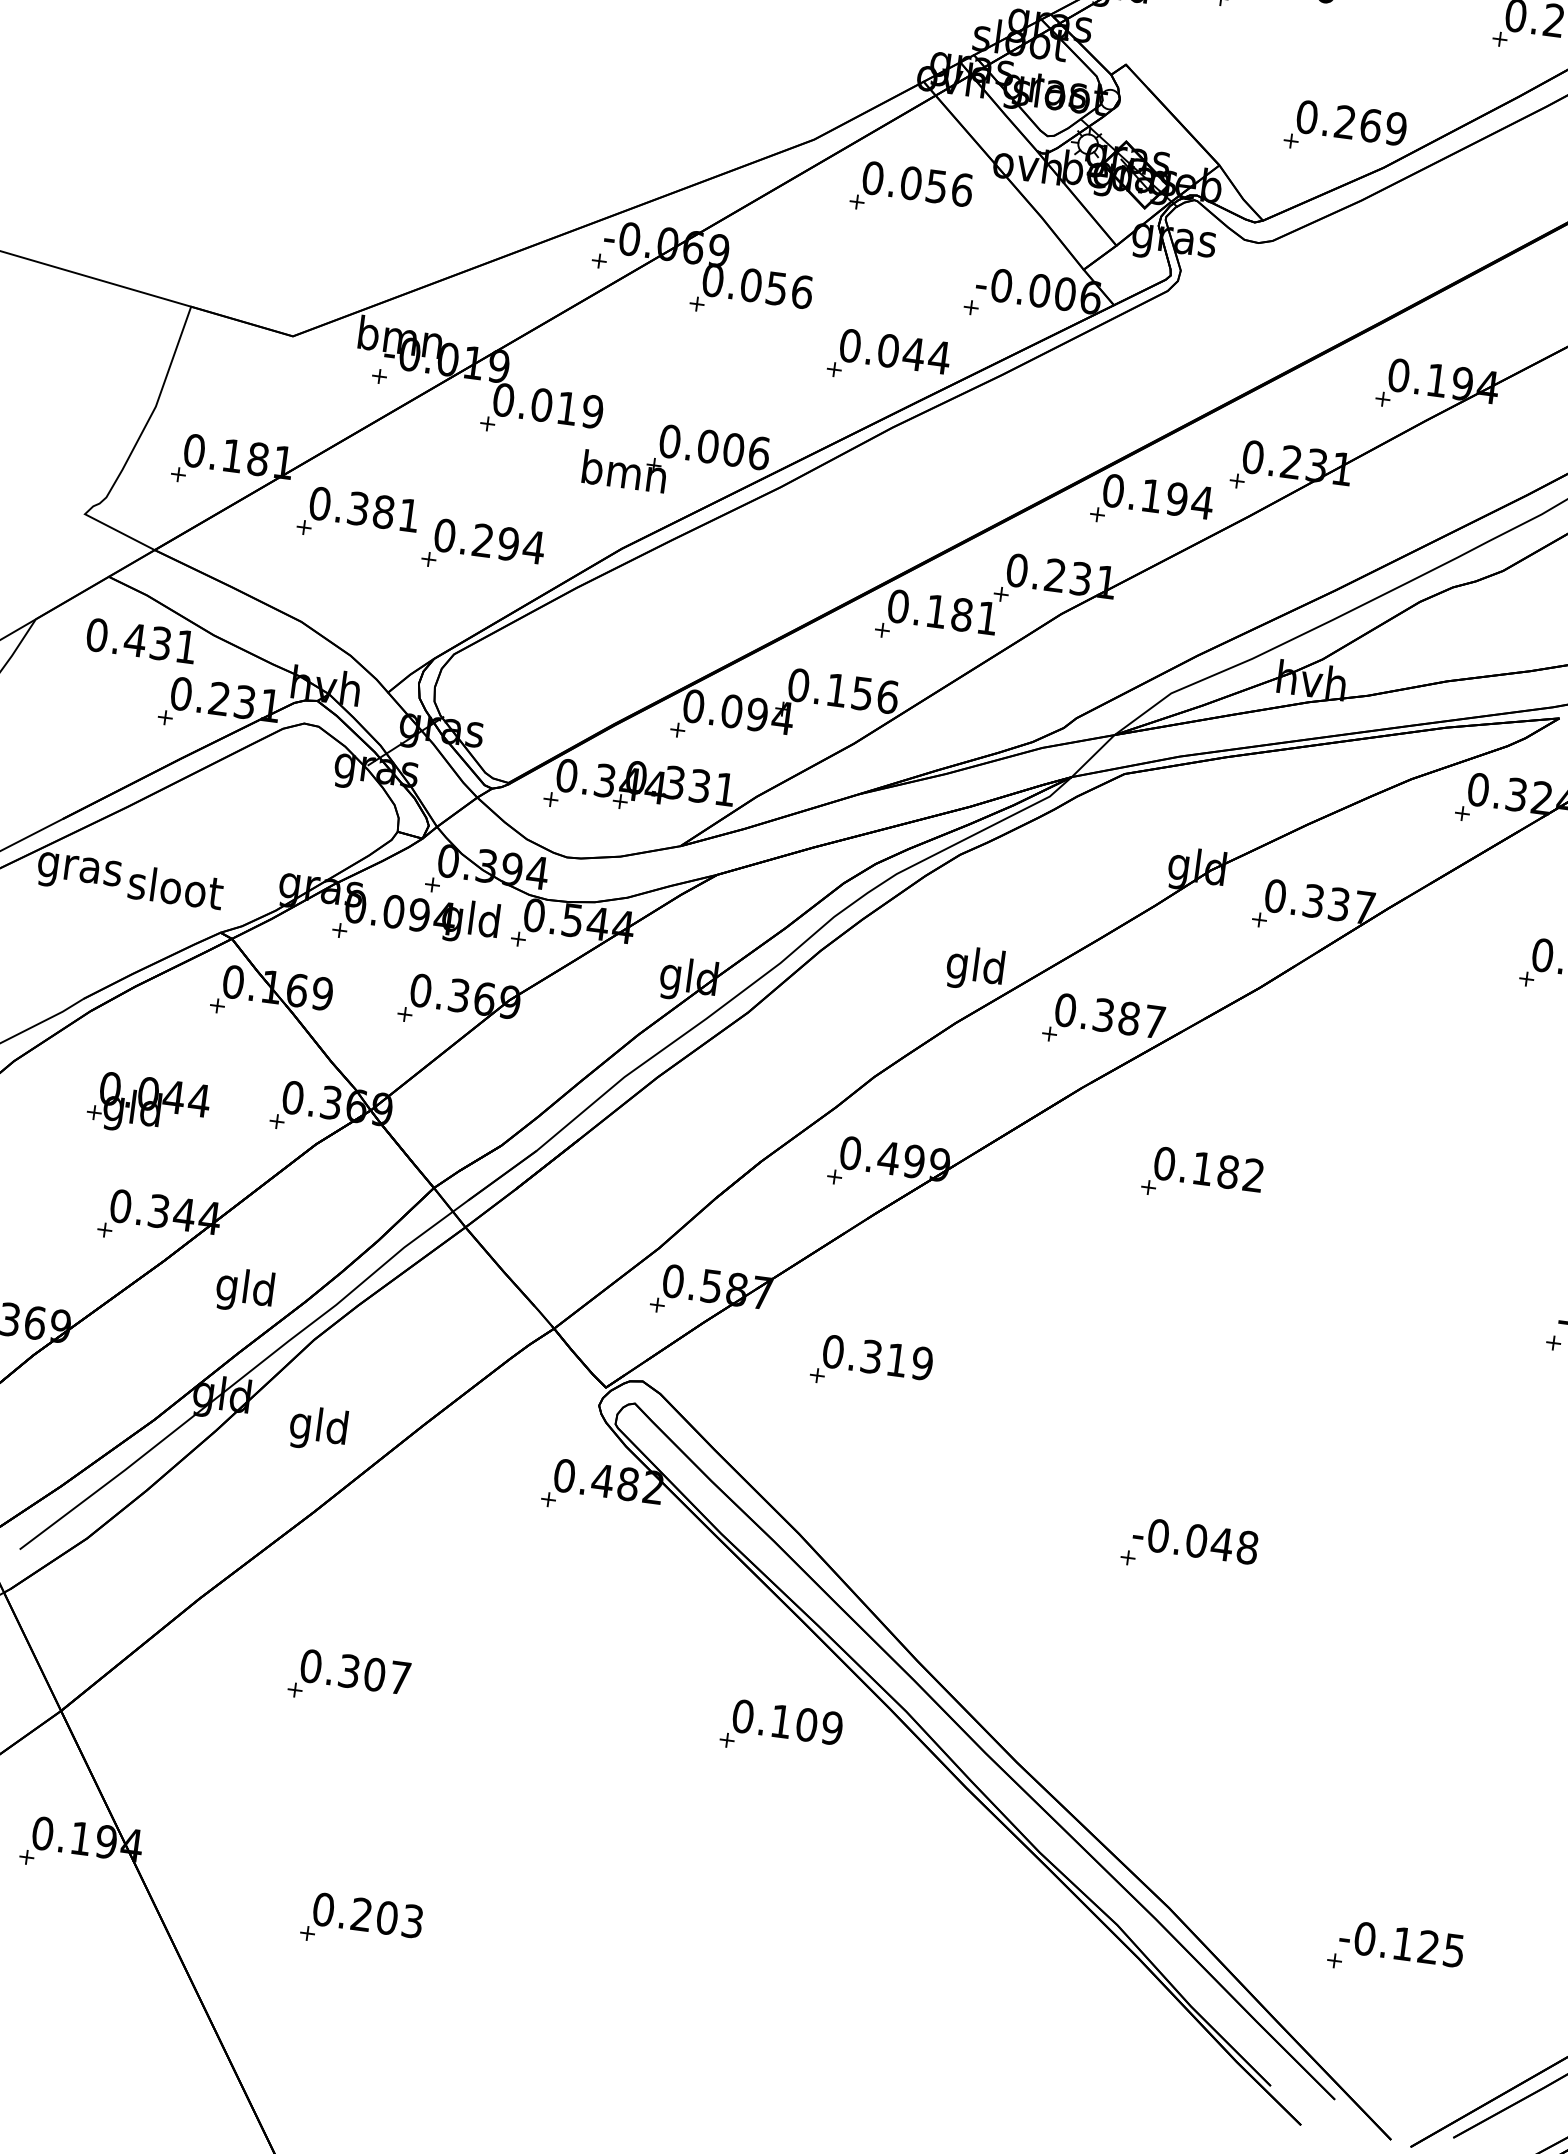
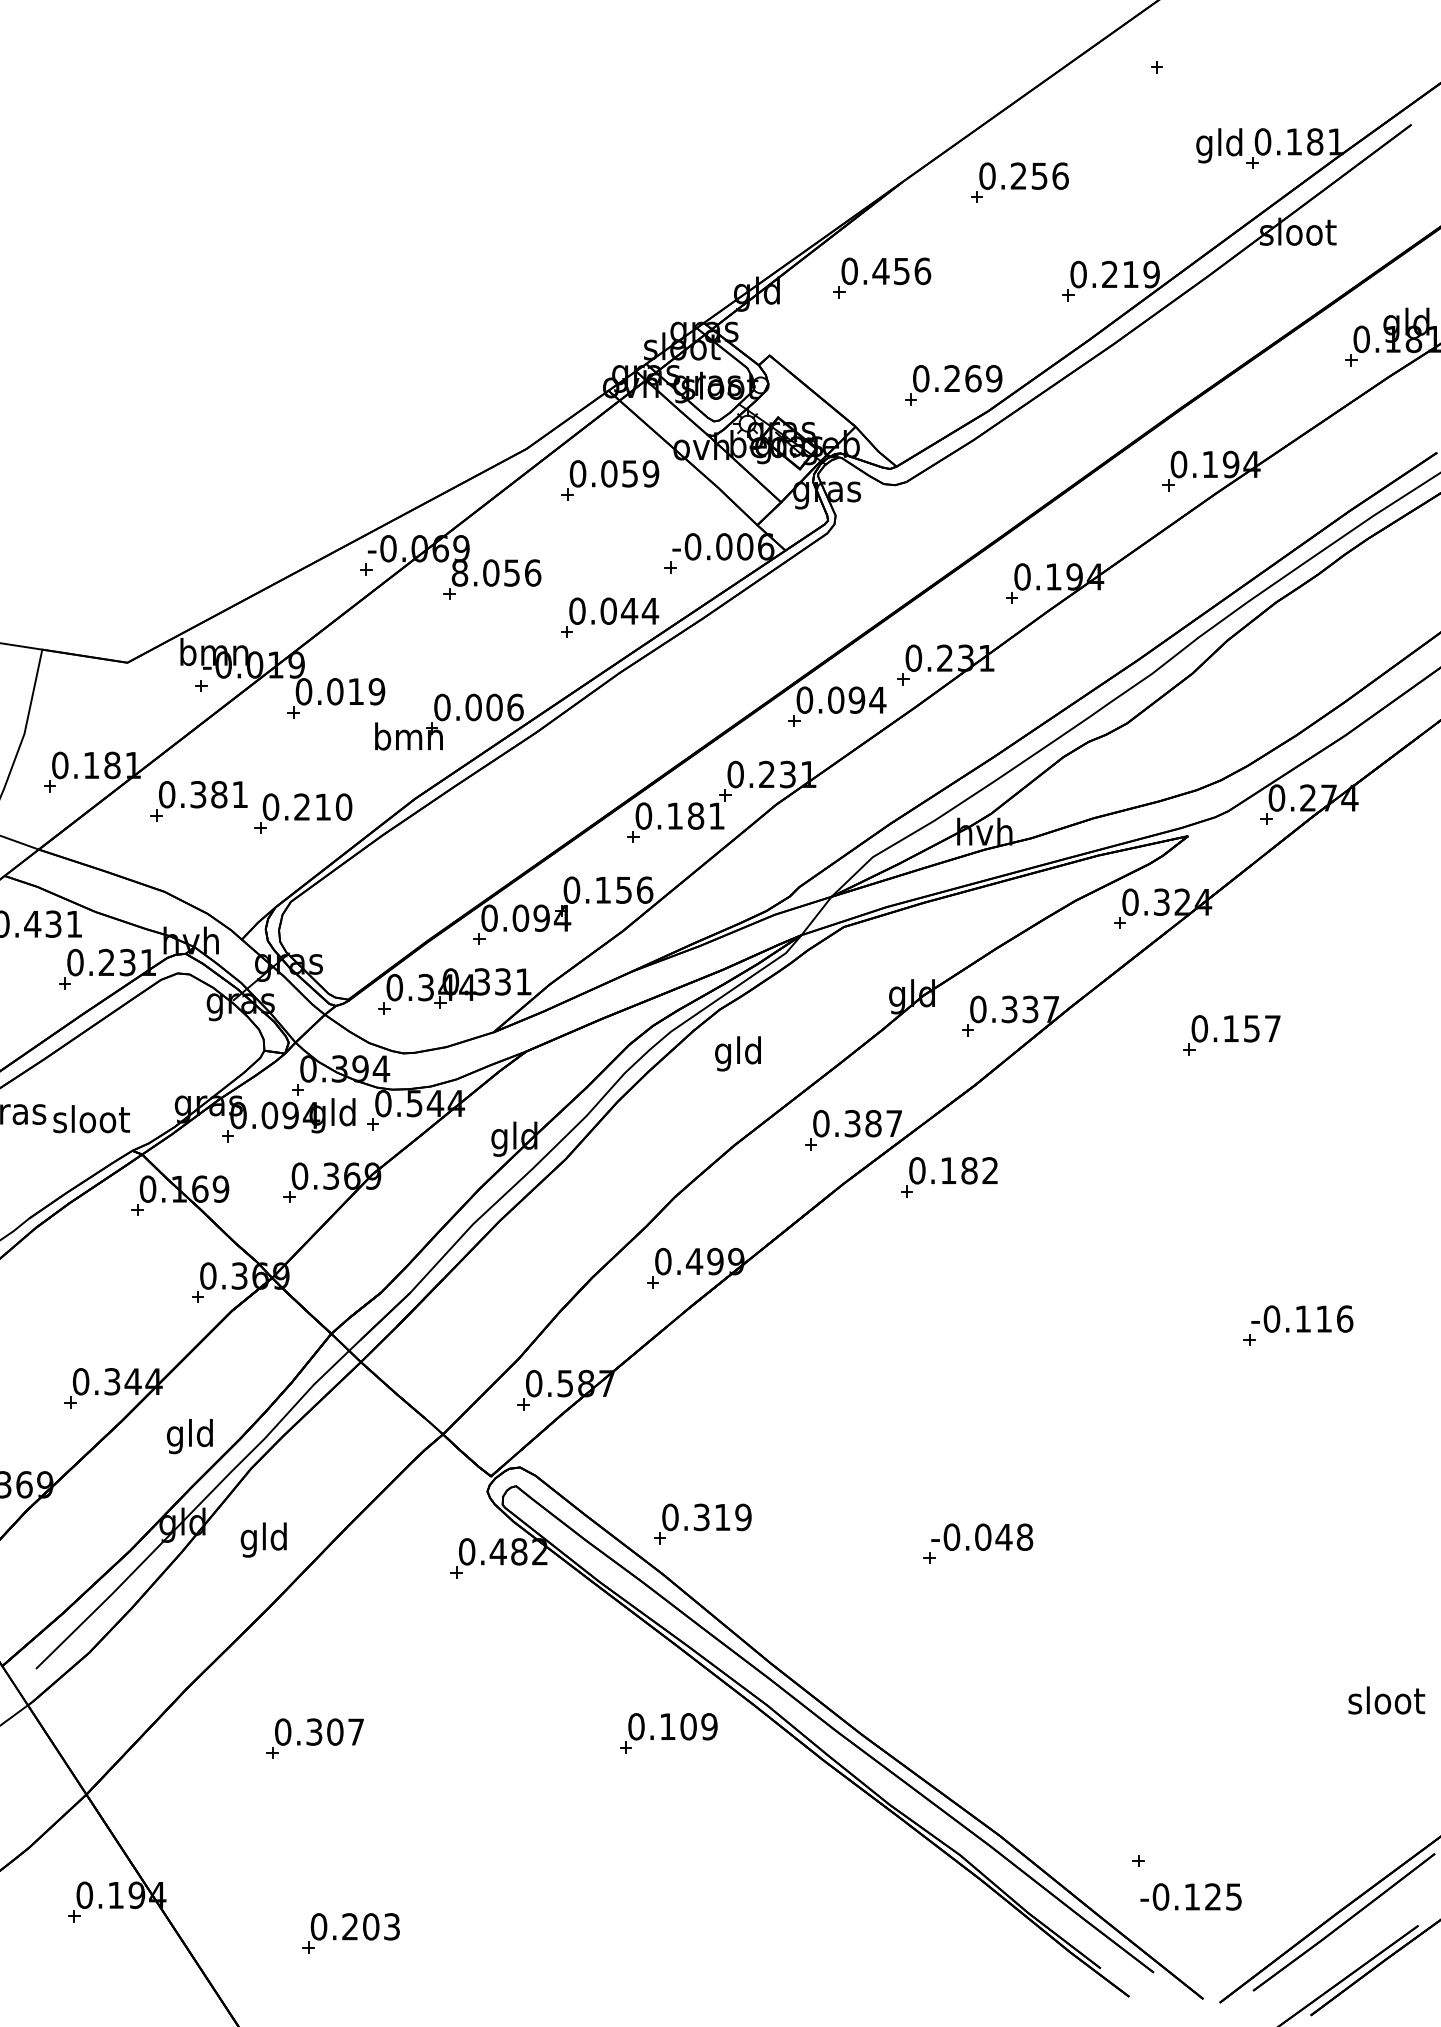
text: (961, 189) -> (650, 473), 0.056 -> 0.059
text: (712, 280) -> (459, 573), 0.056 -> 8.056
text: (1152, 495) -> (836, 699), 0.194 -> 0.094
text: (521, 544) -> (333, 806), 0.294 -> 0.210
text: (974, 968) -> (737, 1053), moved
part: (148, 1105) -> (92, 1297), removed
part: (1202, 1177) -> (949, 1177), moved
part: (871, 1364) -> (702, 1523), moved
text: (1401, 1943) -> (1190, 1896), moved

